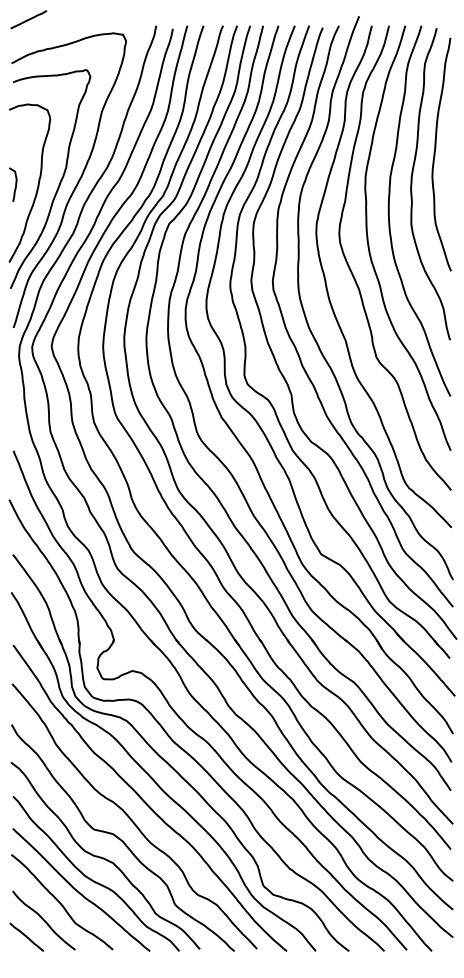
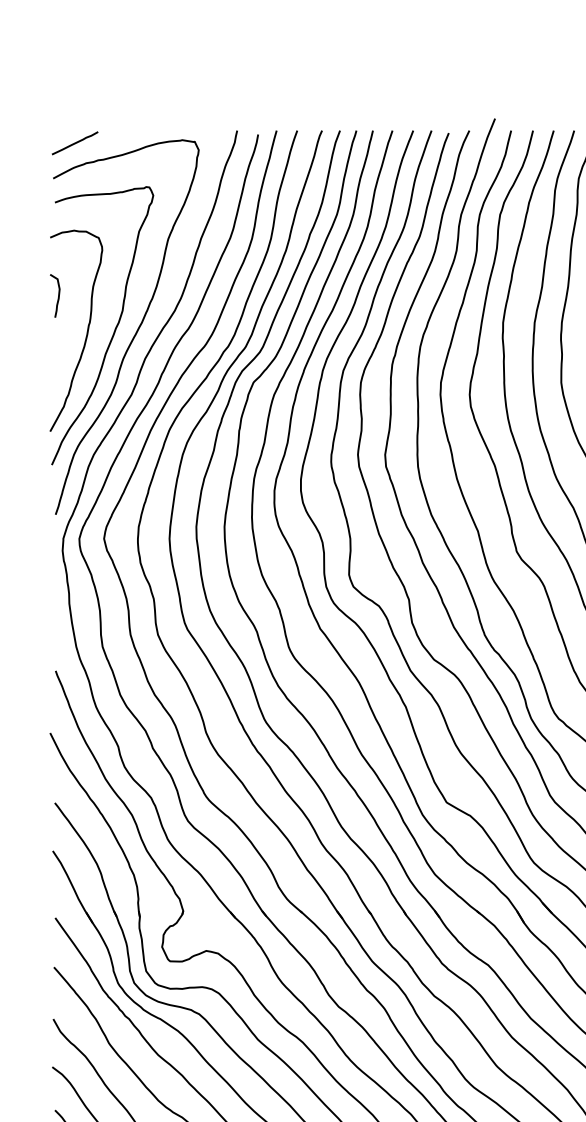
line: (28, 19) -> (74, 143), moved
curve: (15, 184) -> (58, 295), moved

